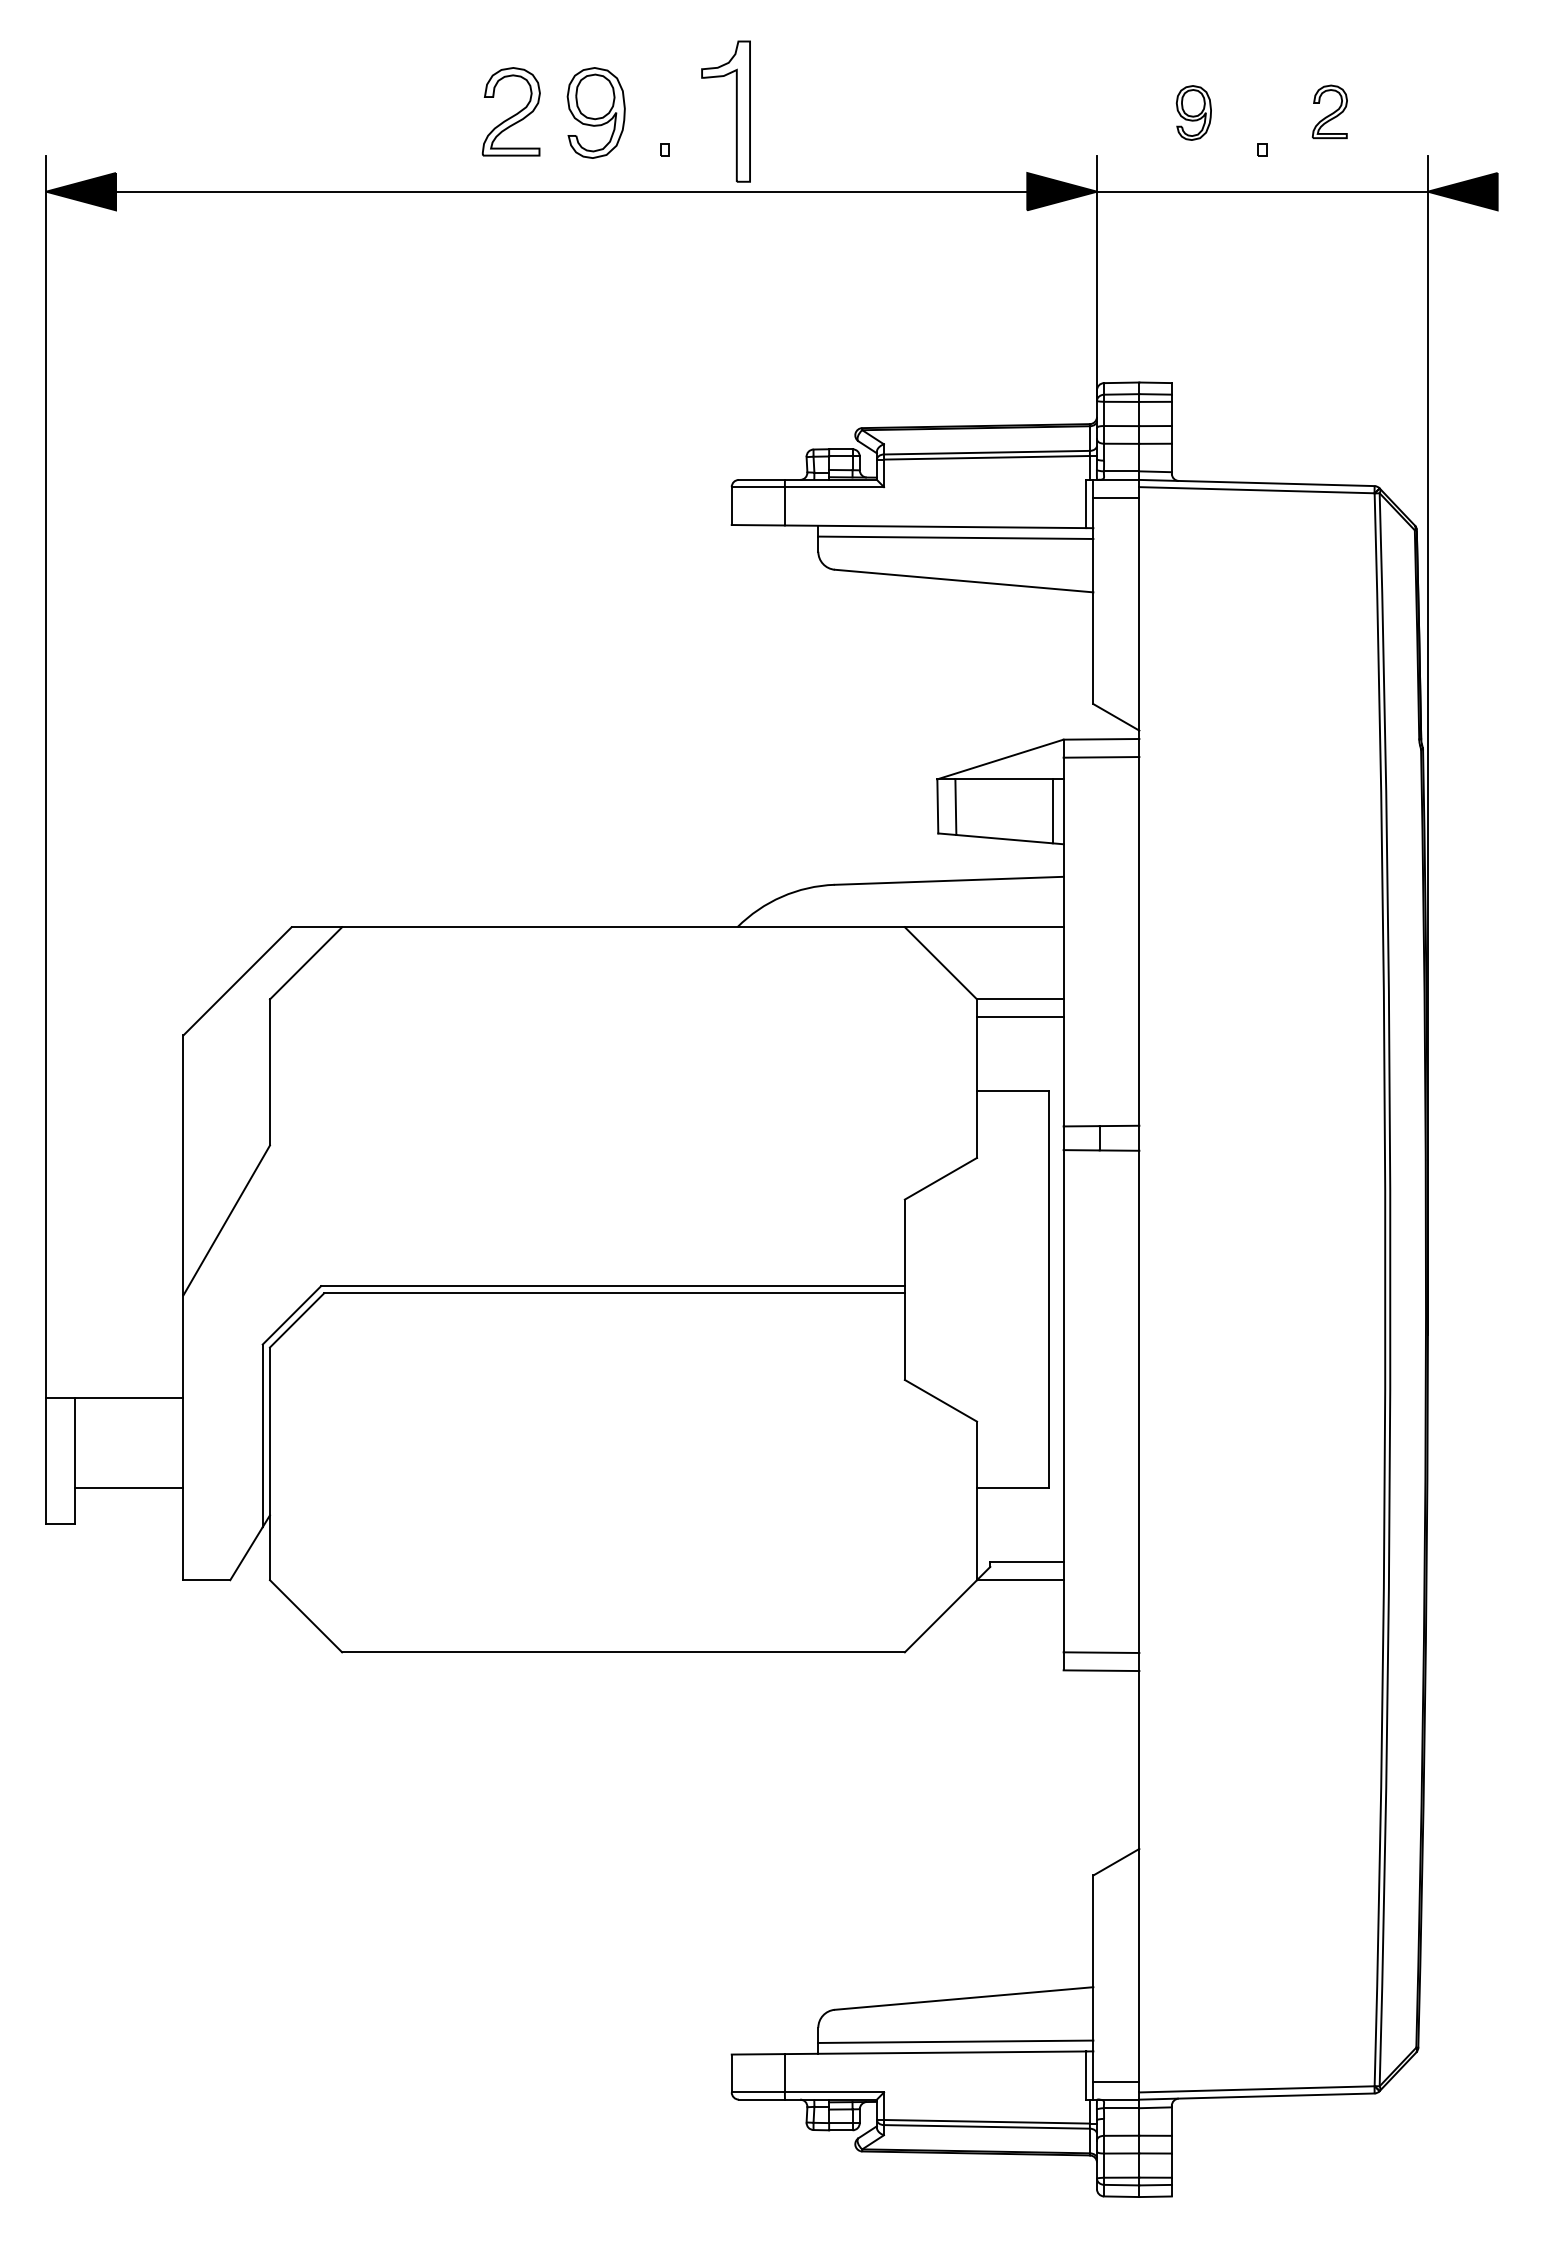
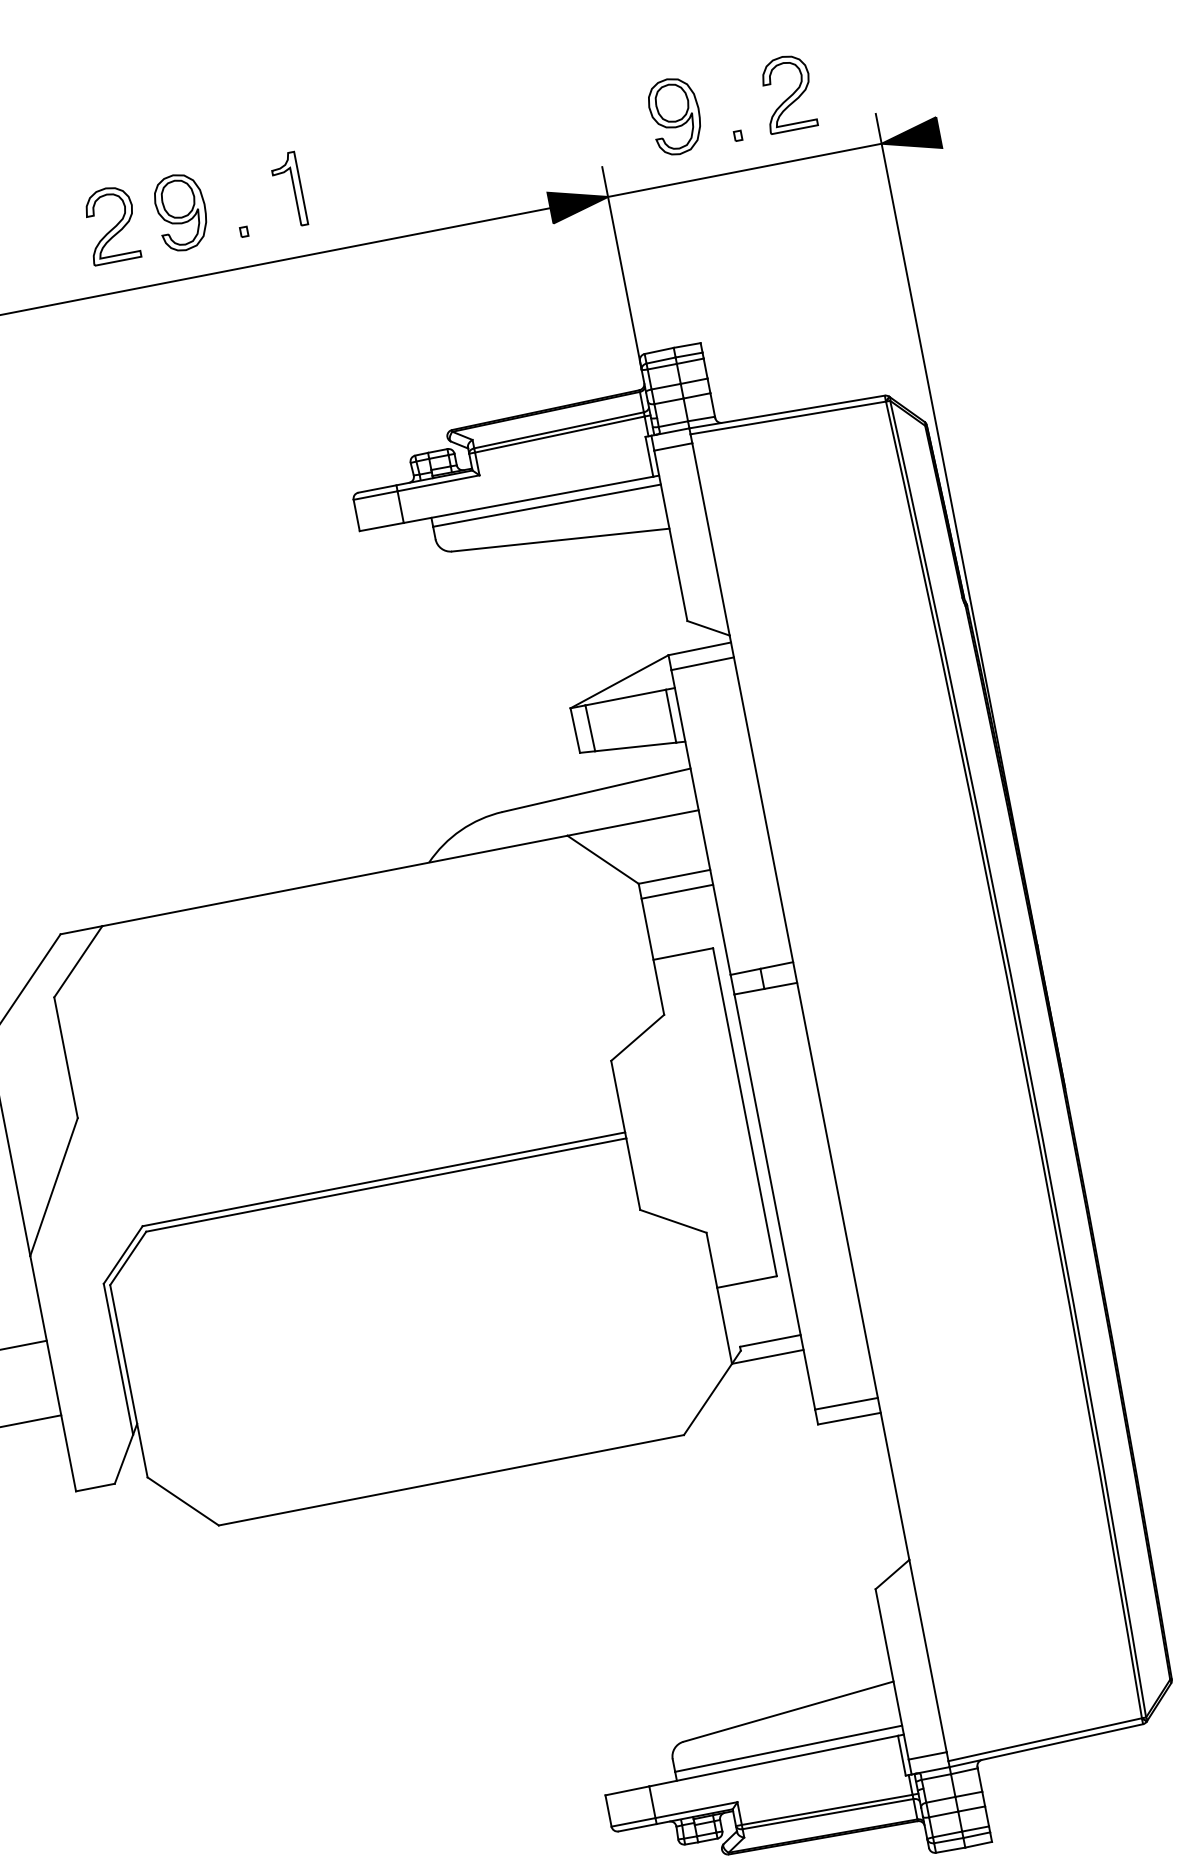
part: (726, 111) -> (288, 190), size x0.62
part: (1329, 111) -> (787, 93), size x1.67
part: (1193, 112) -> (675, 115), size x1.67

